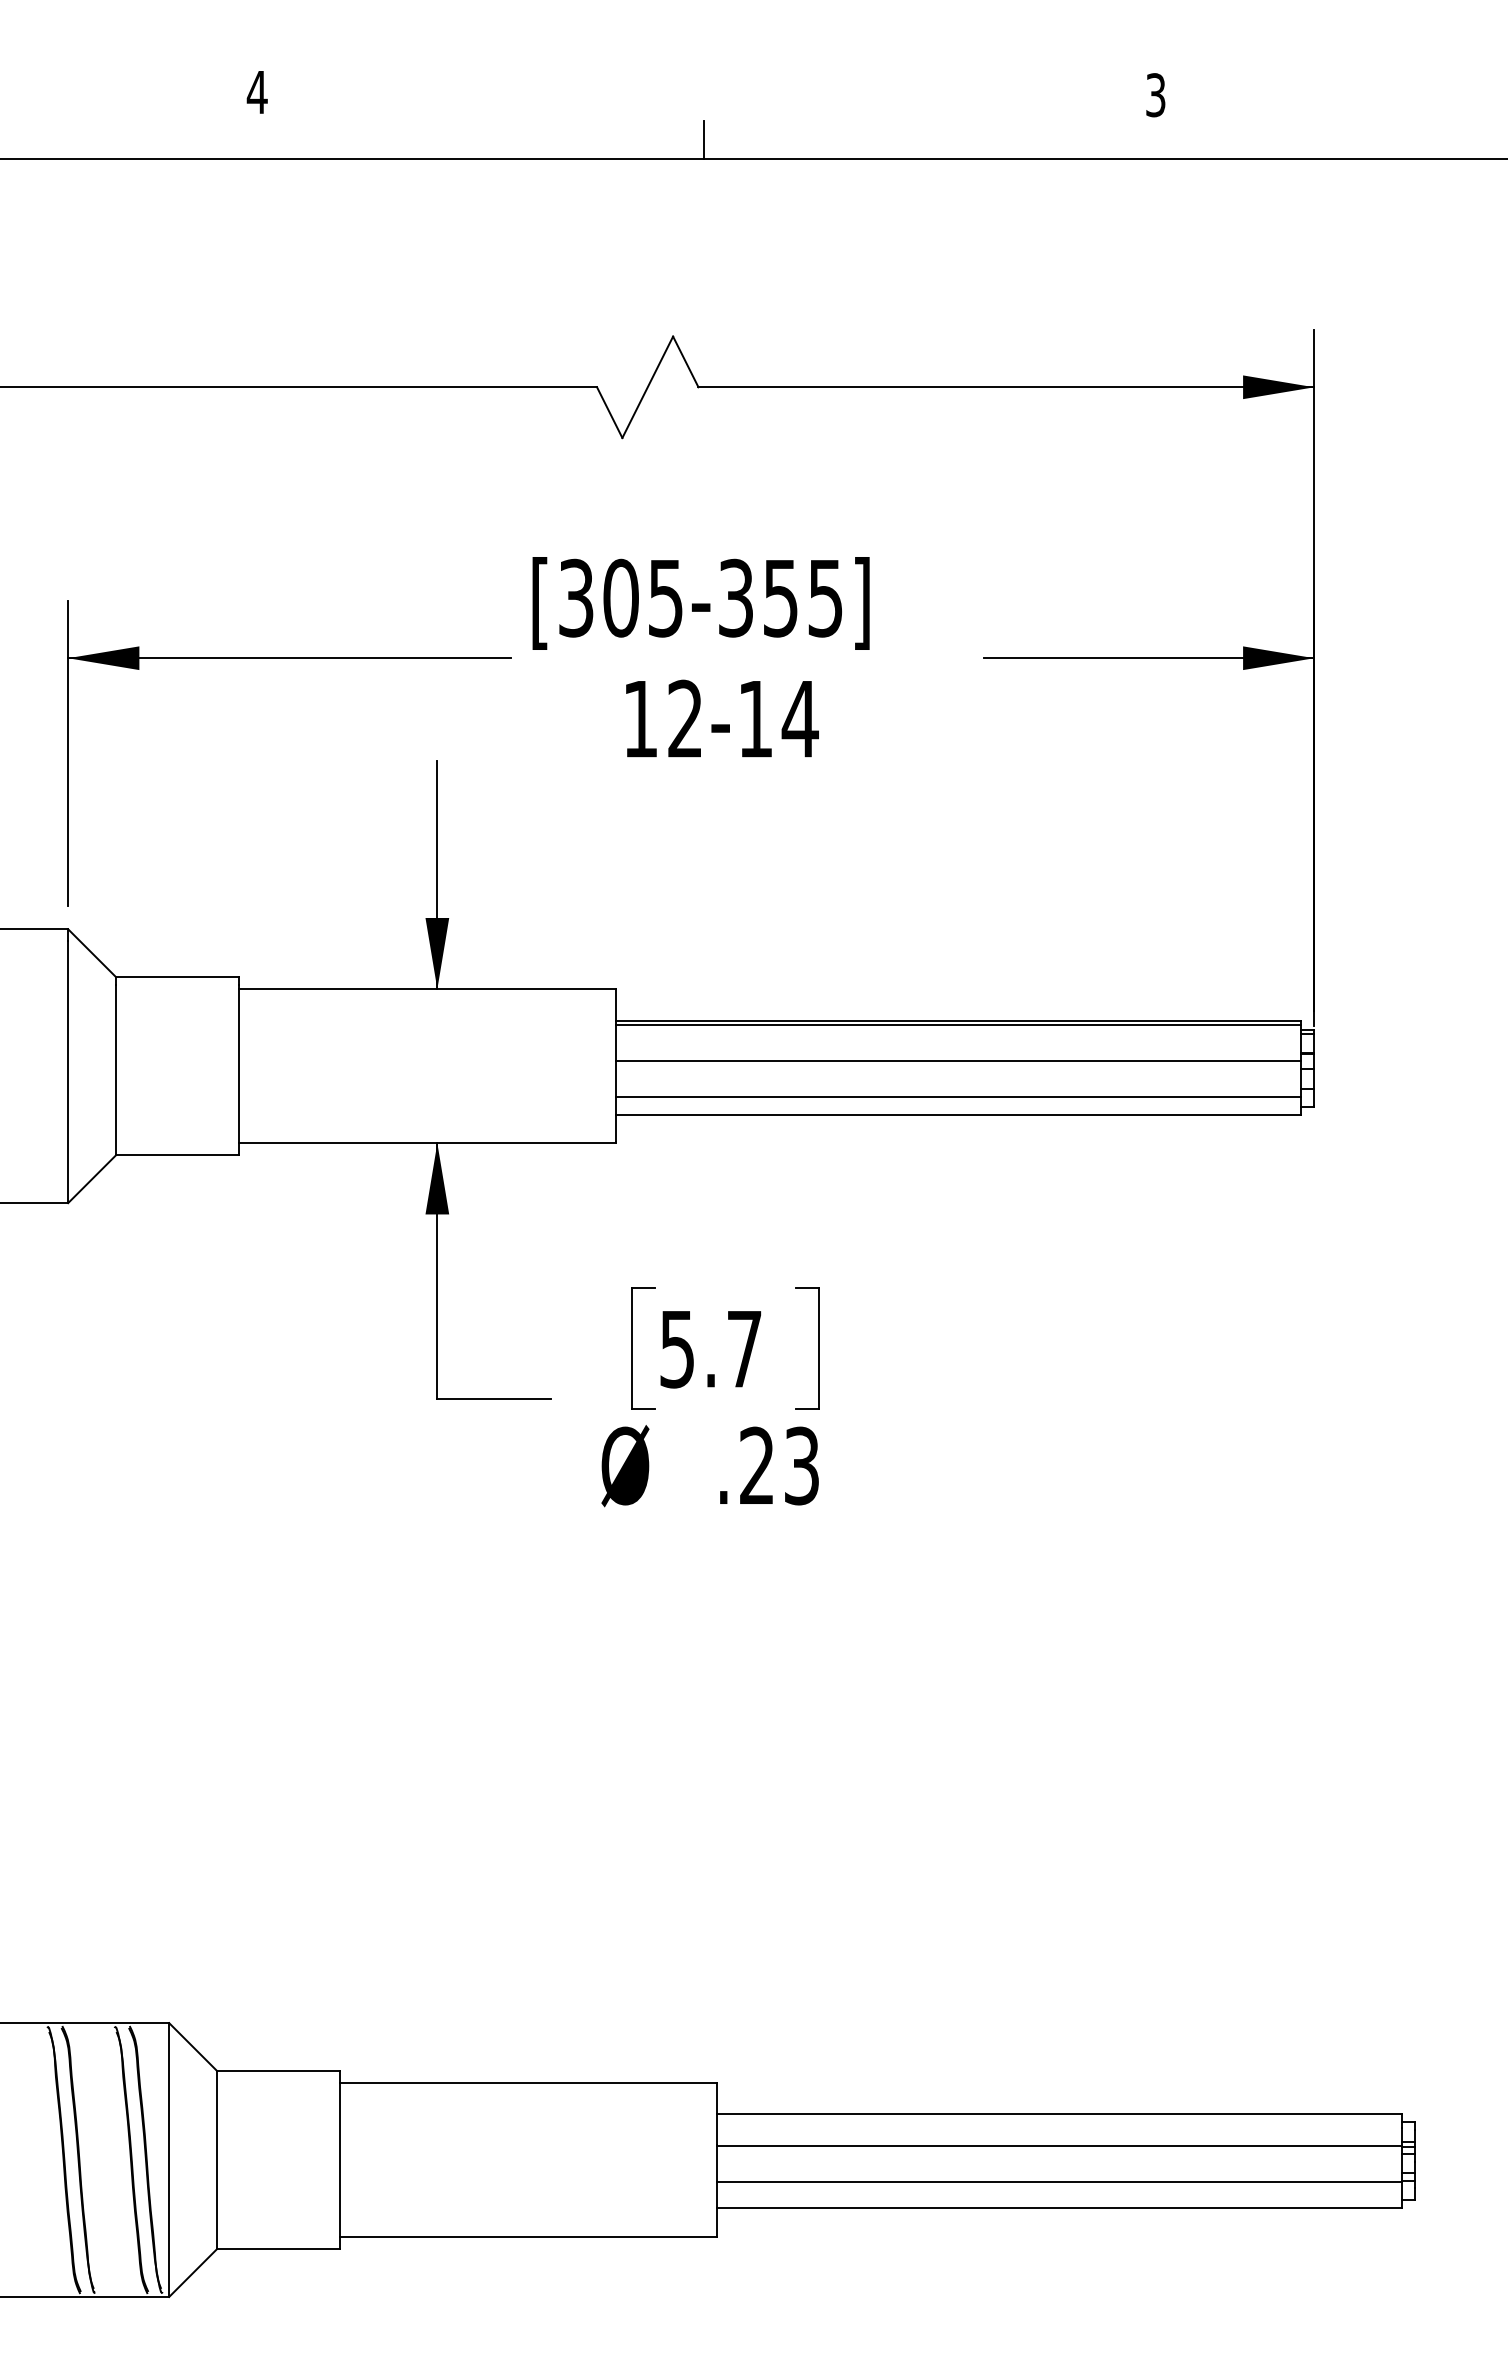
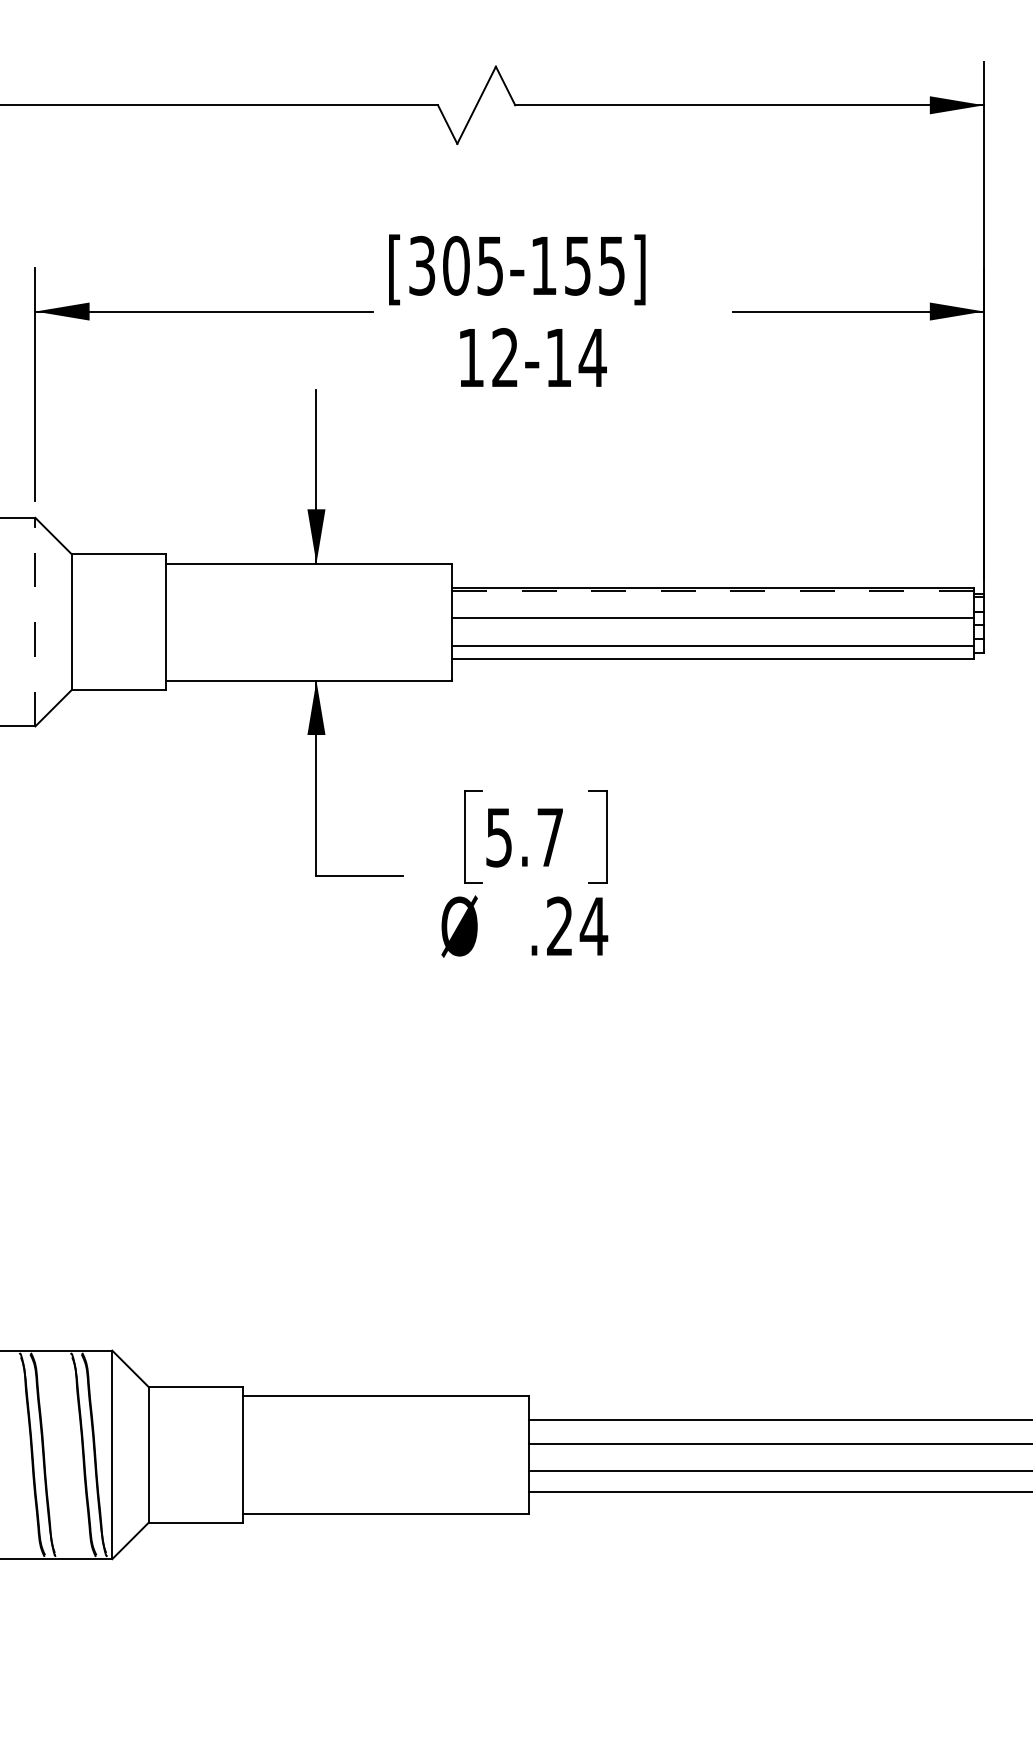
text: (735, 597) -> (543, 265), [305-355] -> [305-155]
line: (957, 1025) -> (712, 591), solid -> dashed
line: (68, 1071) -> (35, 626), solid -> dashed
text: (801, 1465) -> (593, 926), .23 -> .24

